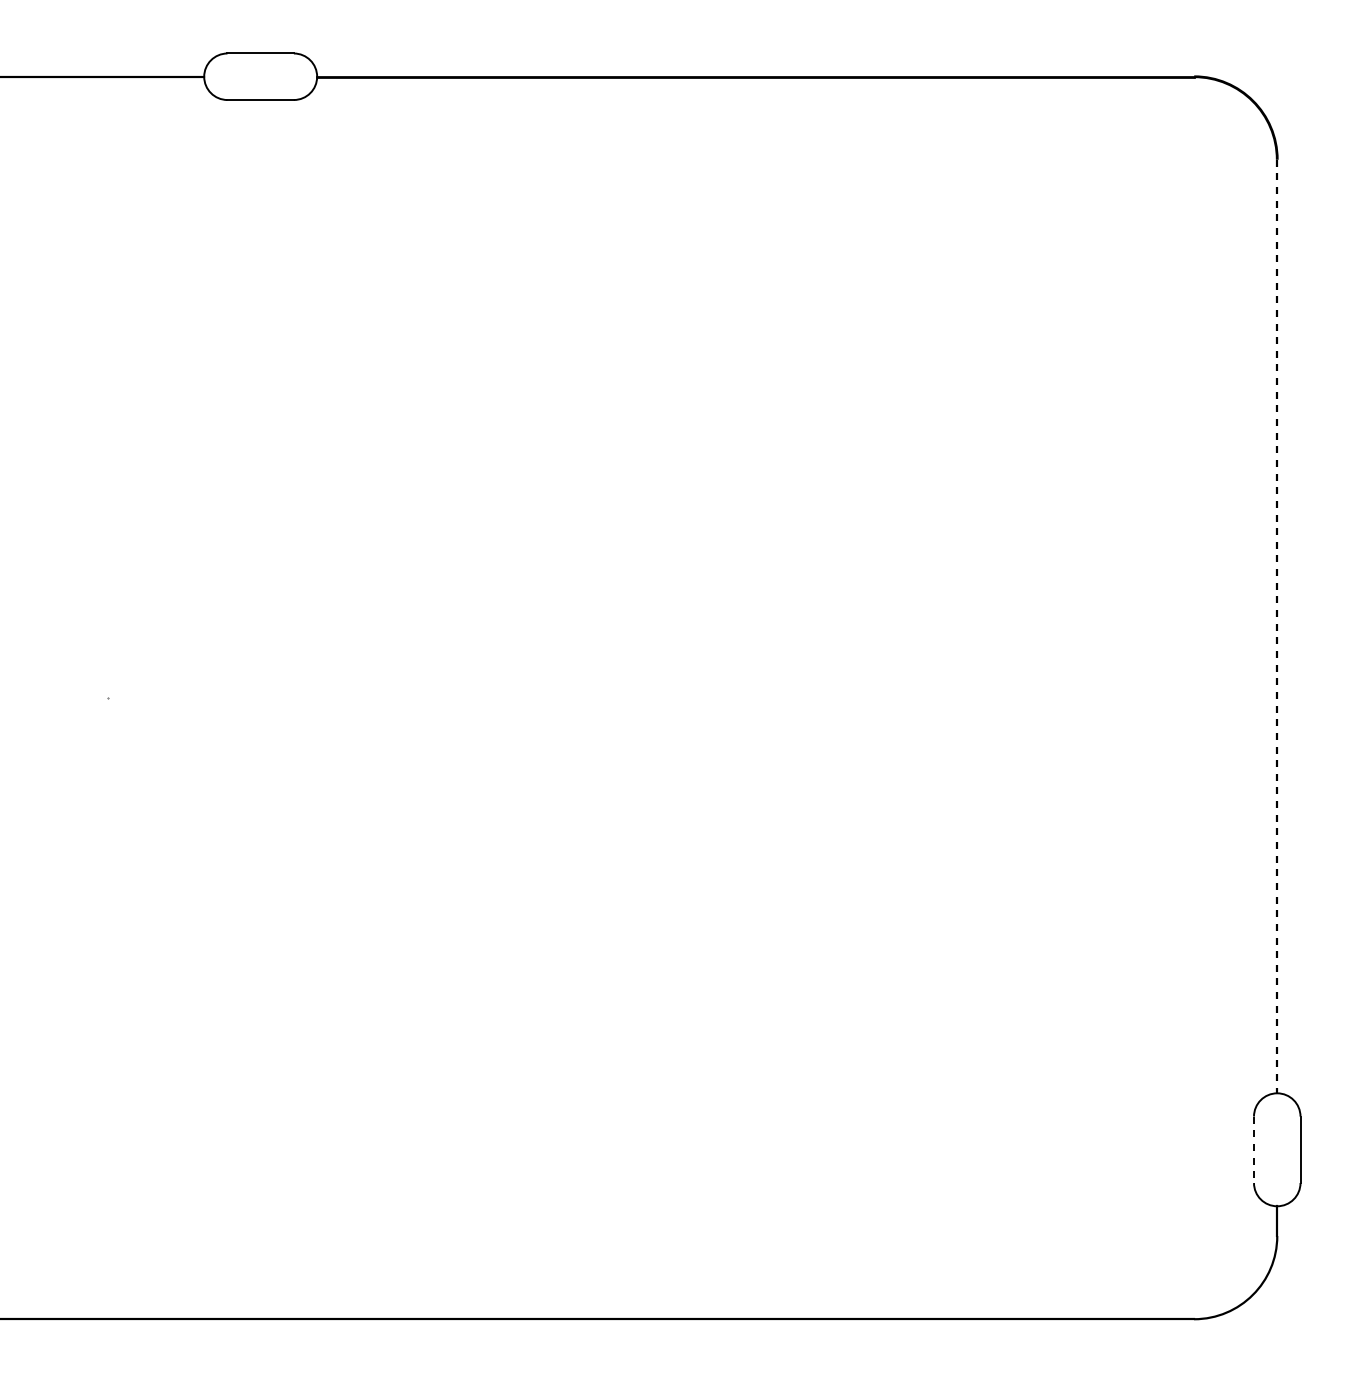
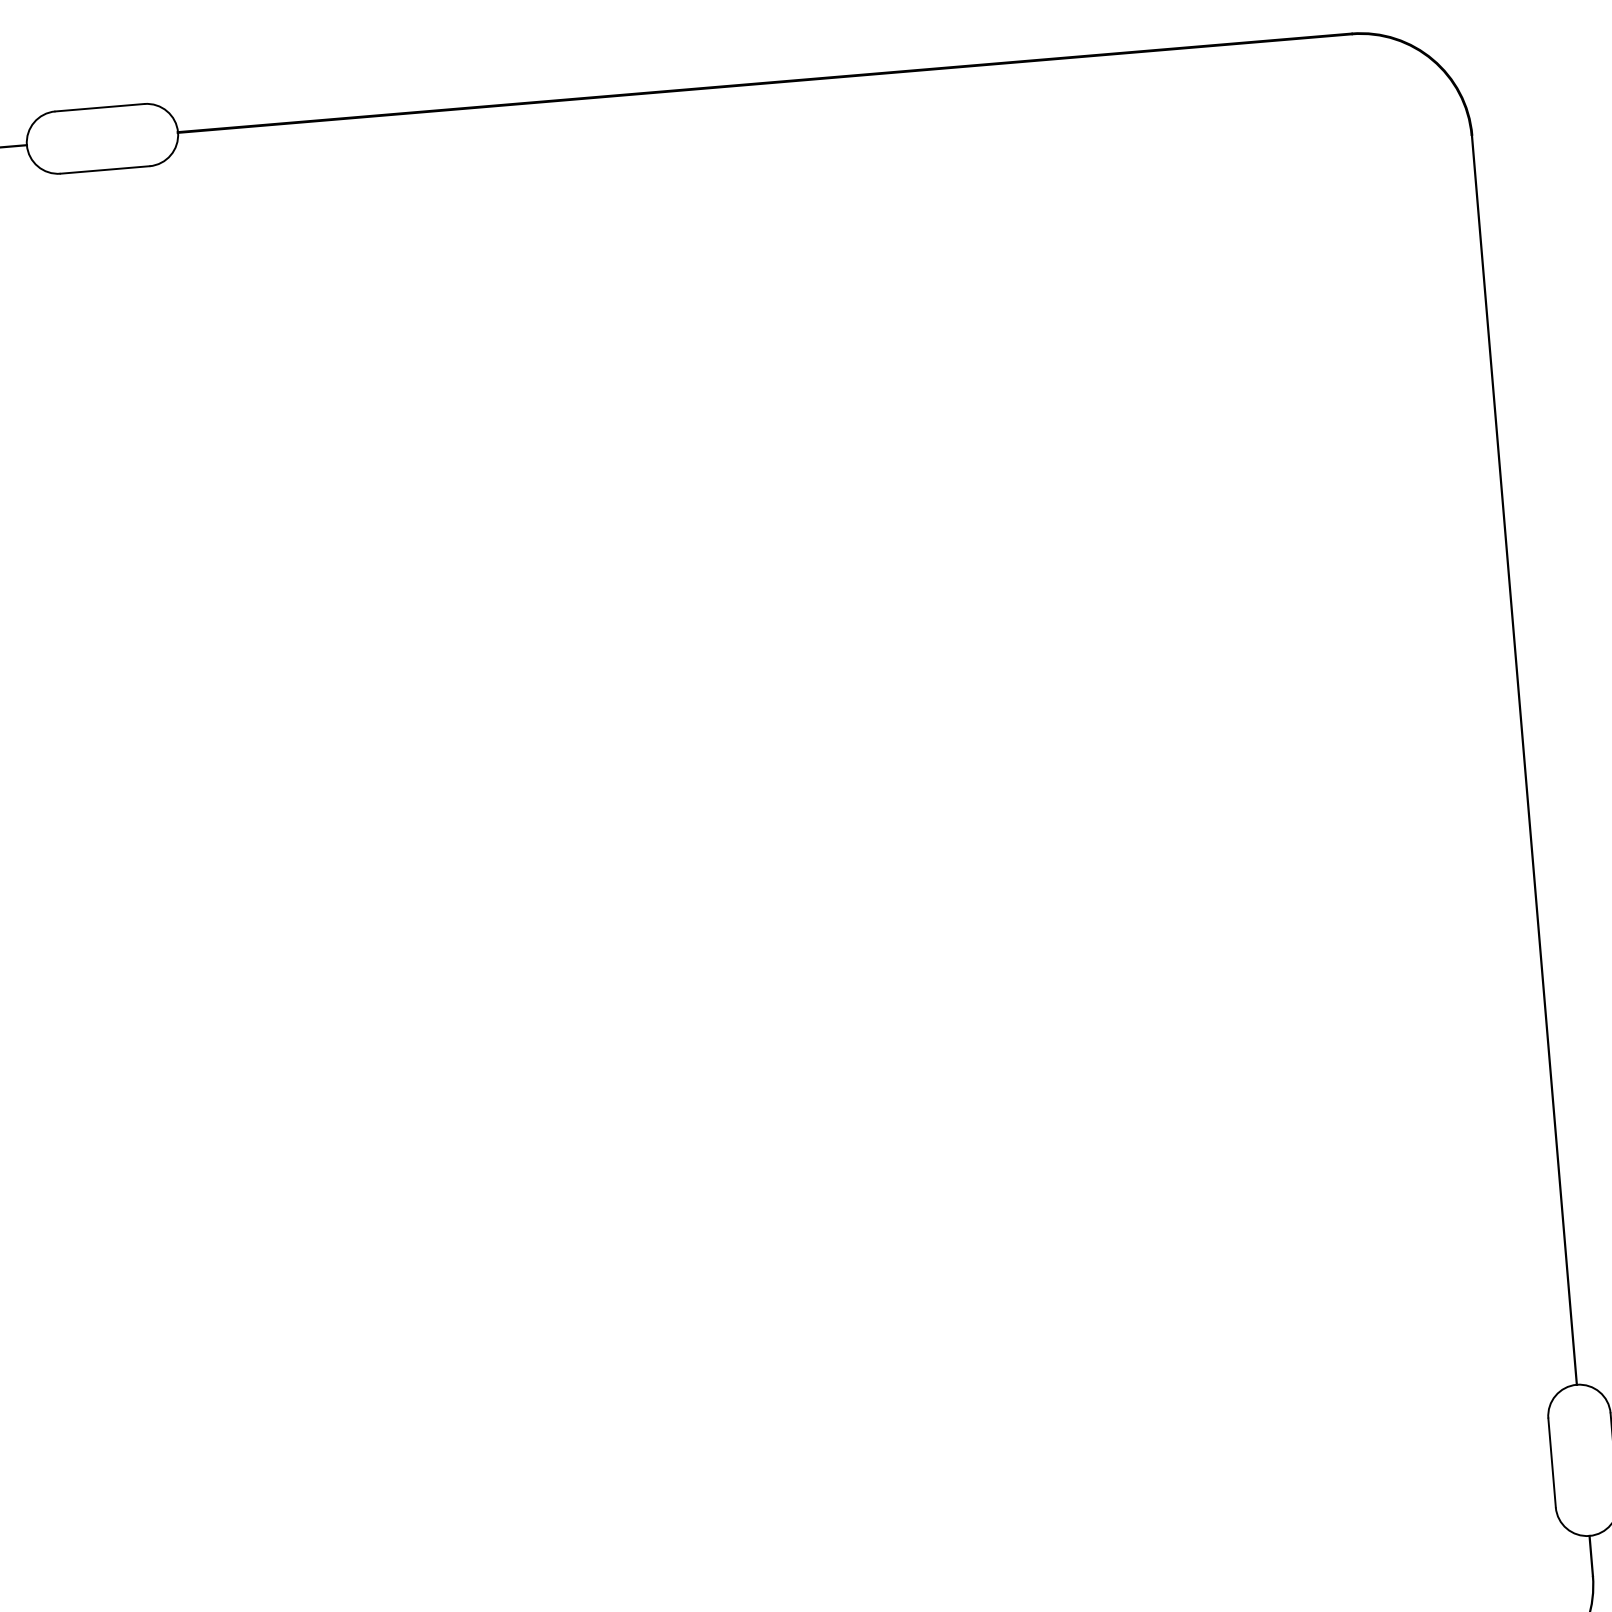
line: (1277, 626) -> (1524, 760), dashed -> solid
line: (1254, 1150) -> (1552, 1463), dashed -> solid

